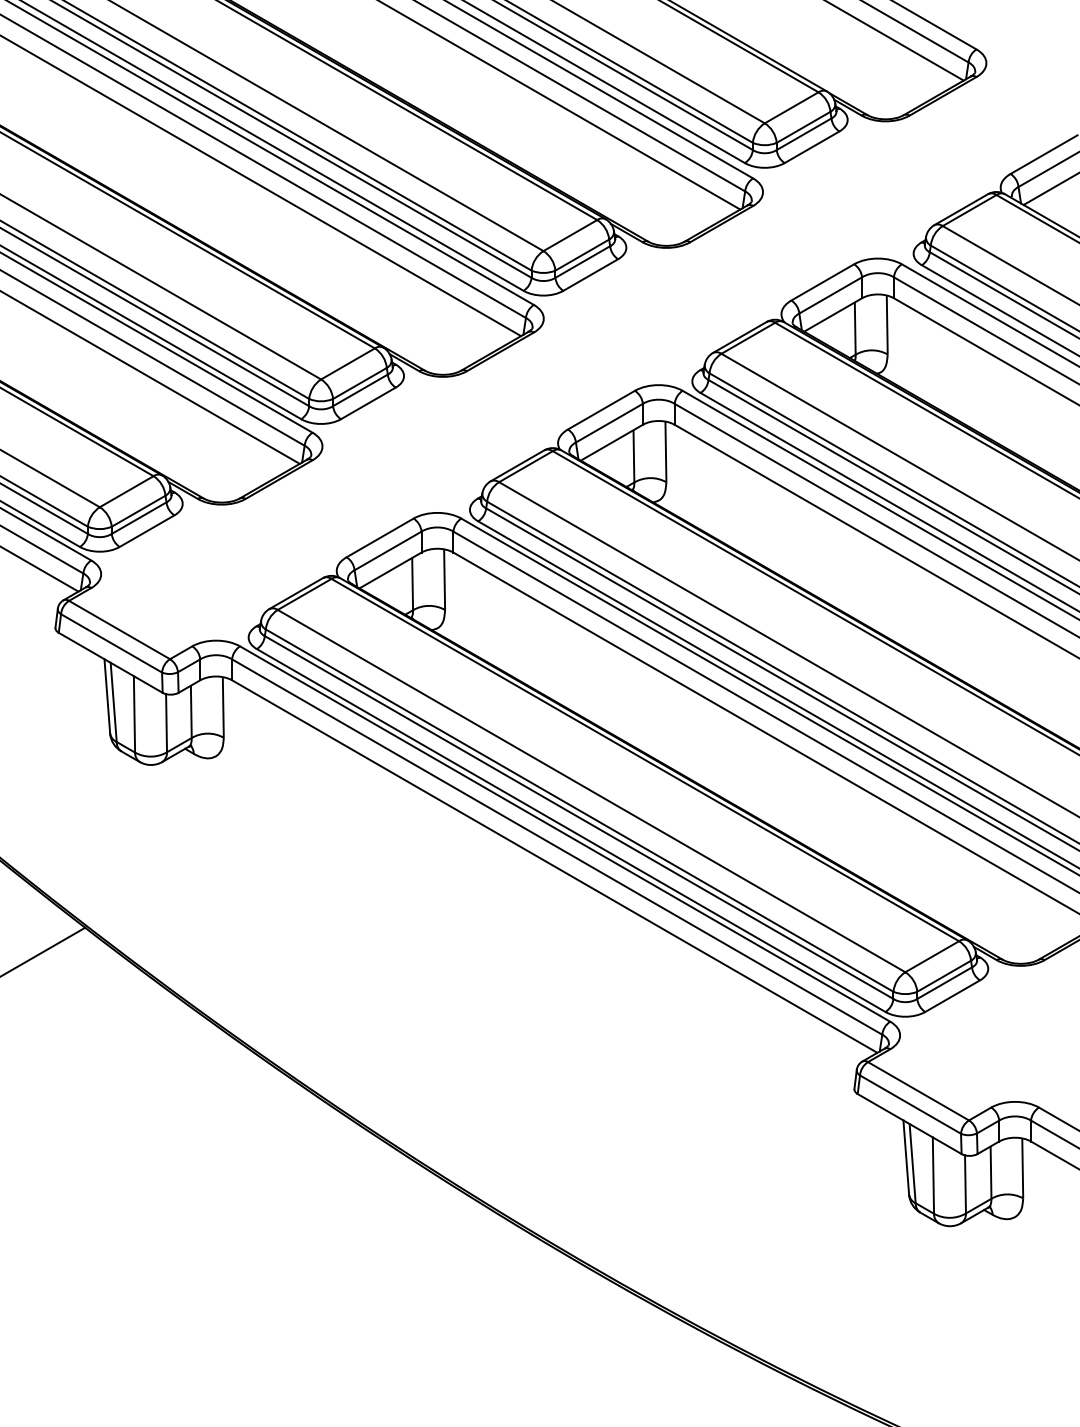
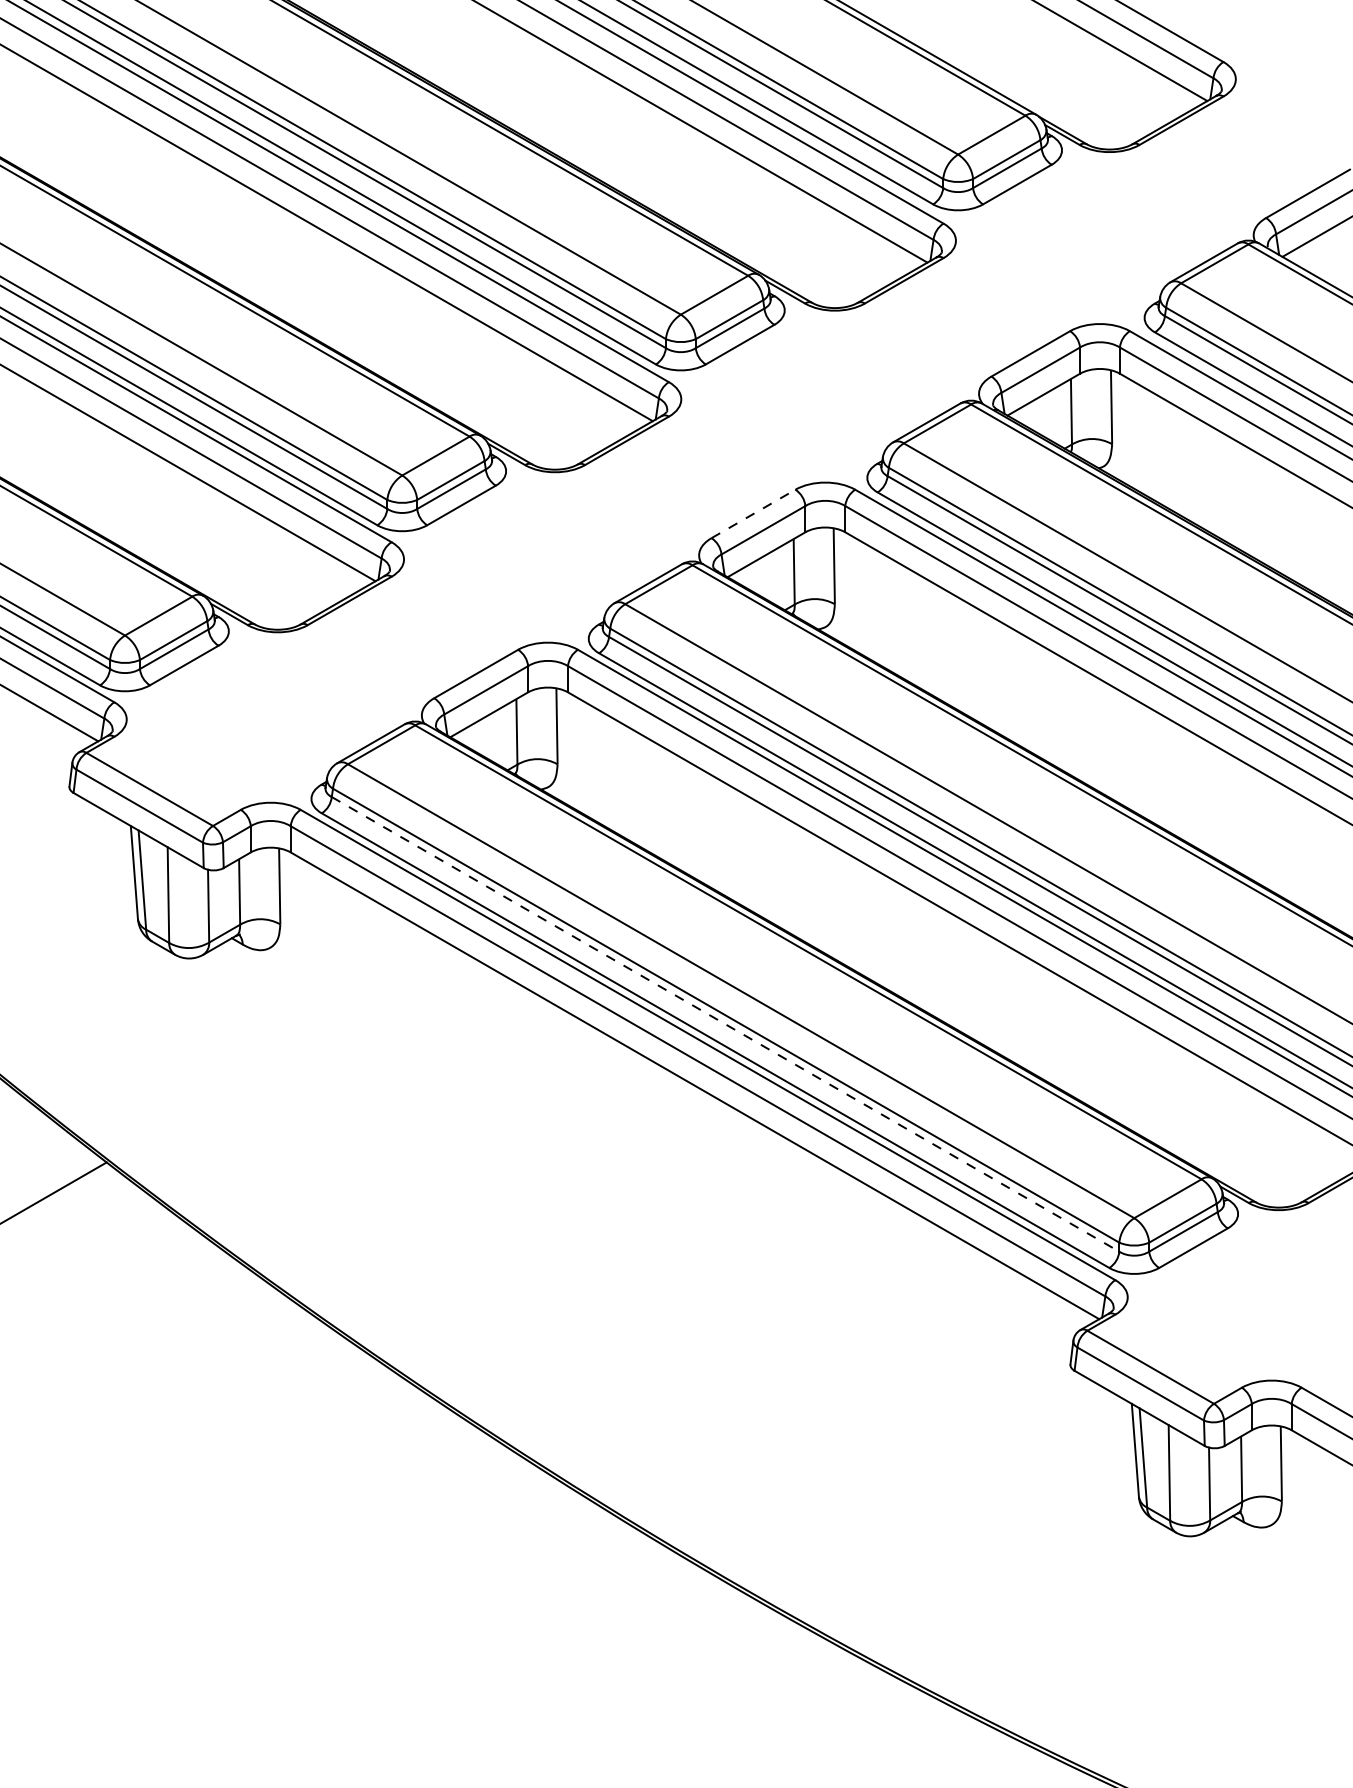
line: (601, 410) -> (753, 514), solid -> dashed
line: (579, 817) -> (725, 1024), solid -> dashed

